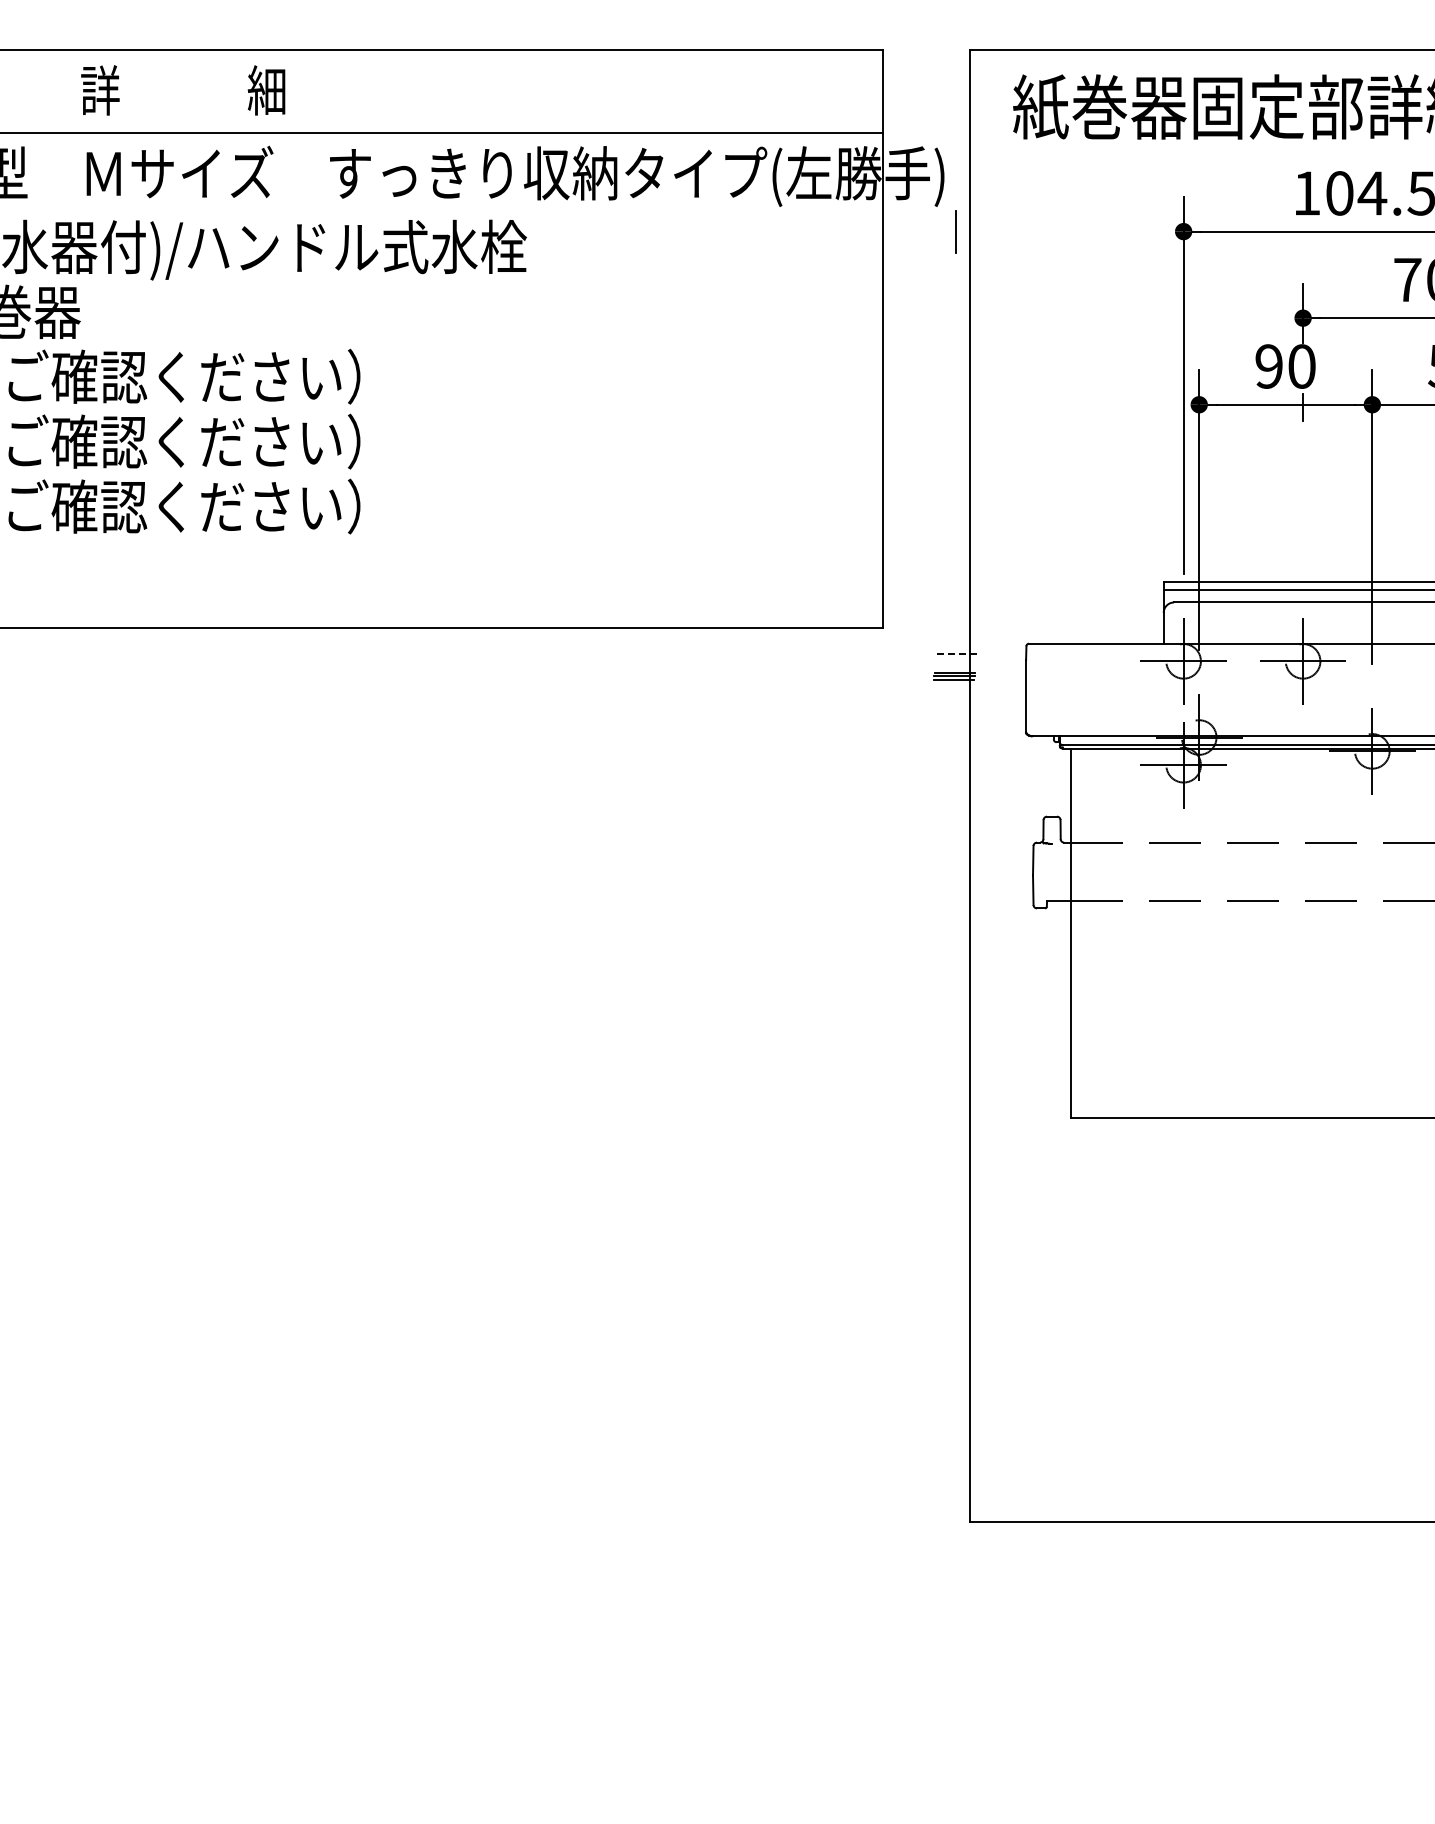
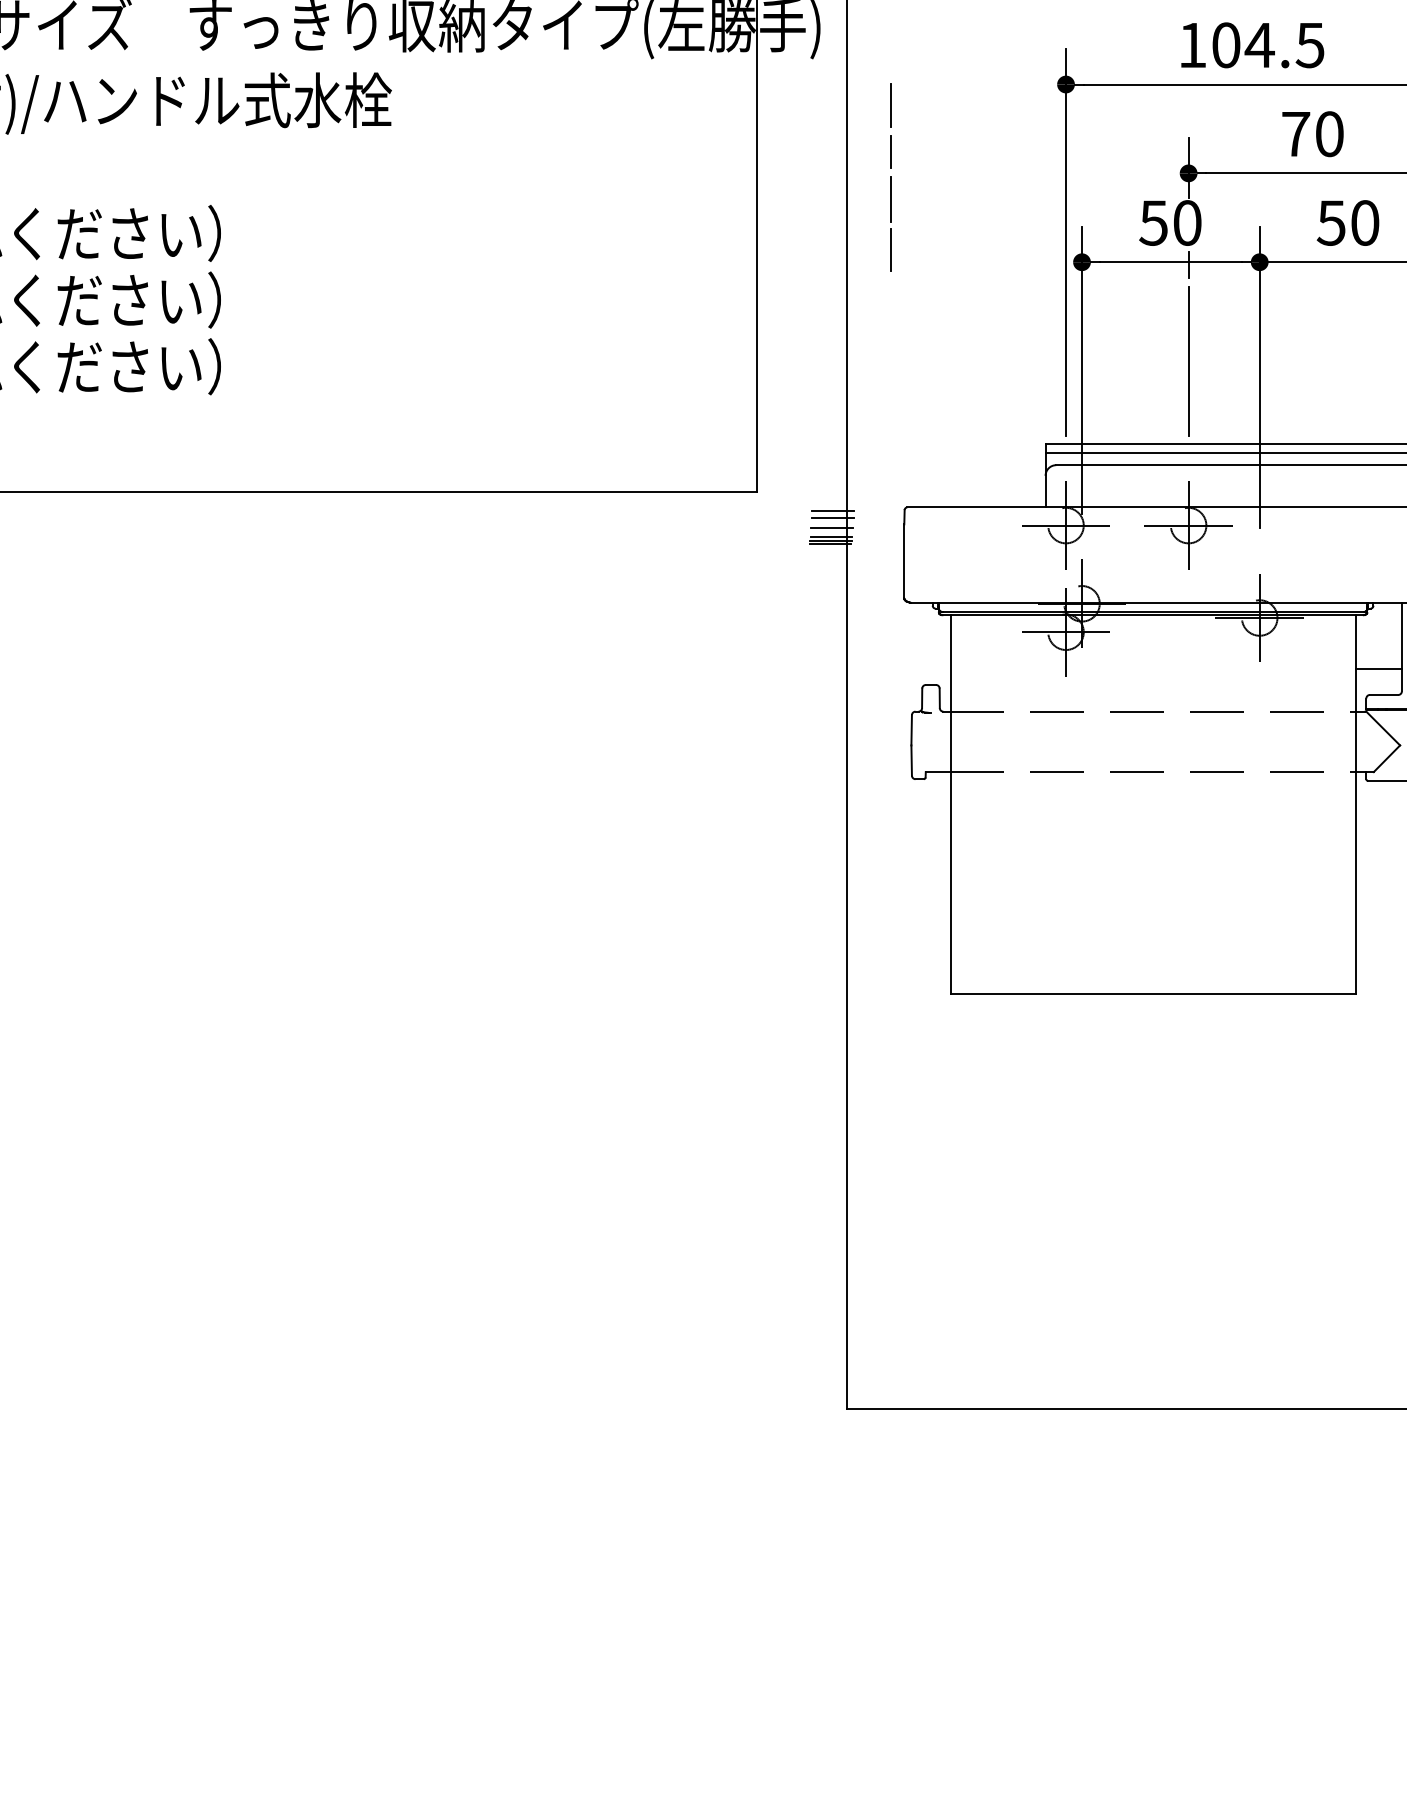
line: (955, 231) -> (890, 104), moved
line: (1013, 297) -> (891, 152), added
line: (1012, 366) -> (890, 222), added
text: (1268, 366) -> (1153, 222), 90 -> 50
line: (1303, 501) -> (1189, 361), added
line: (955, 646) -> (831, 510), added
line: (956, 653) -> (832, 517), dashed -> solid
line: (955, 664) -> (831, 528), added

